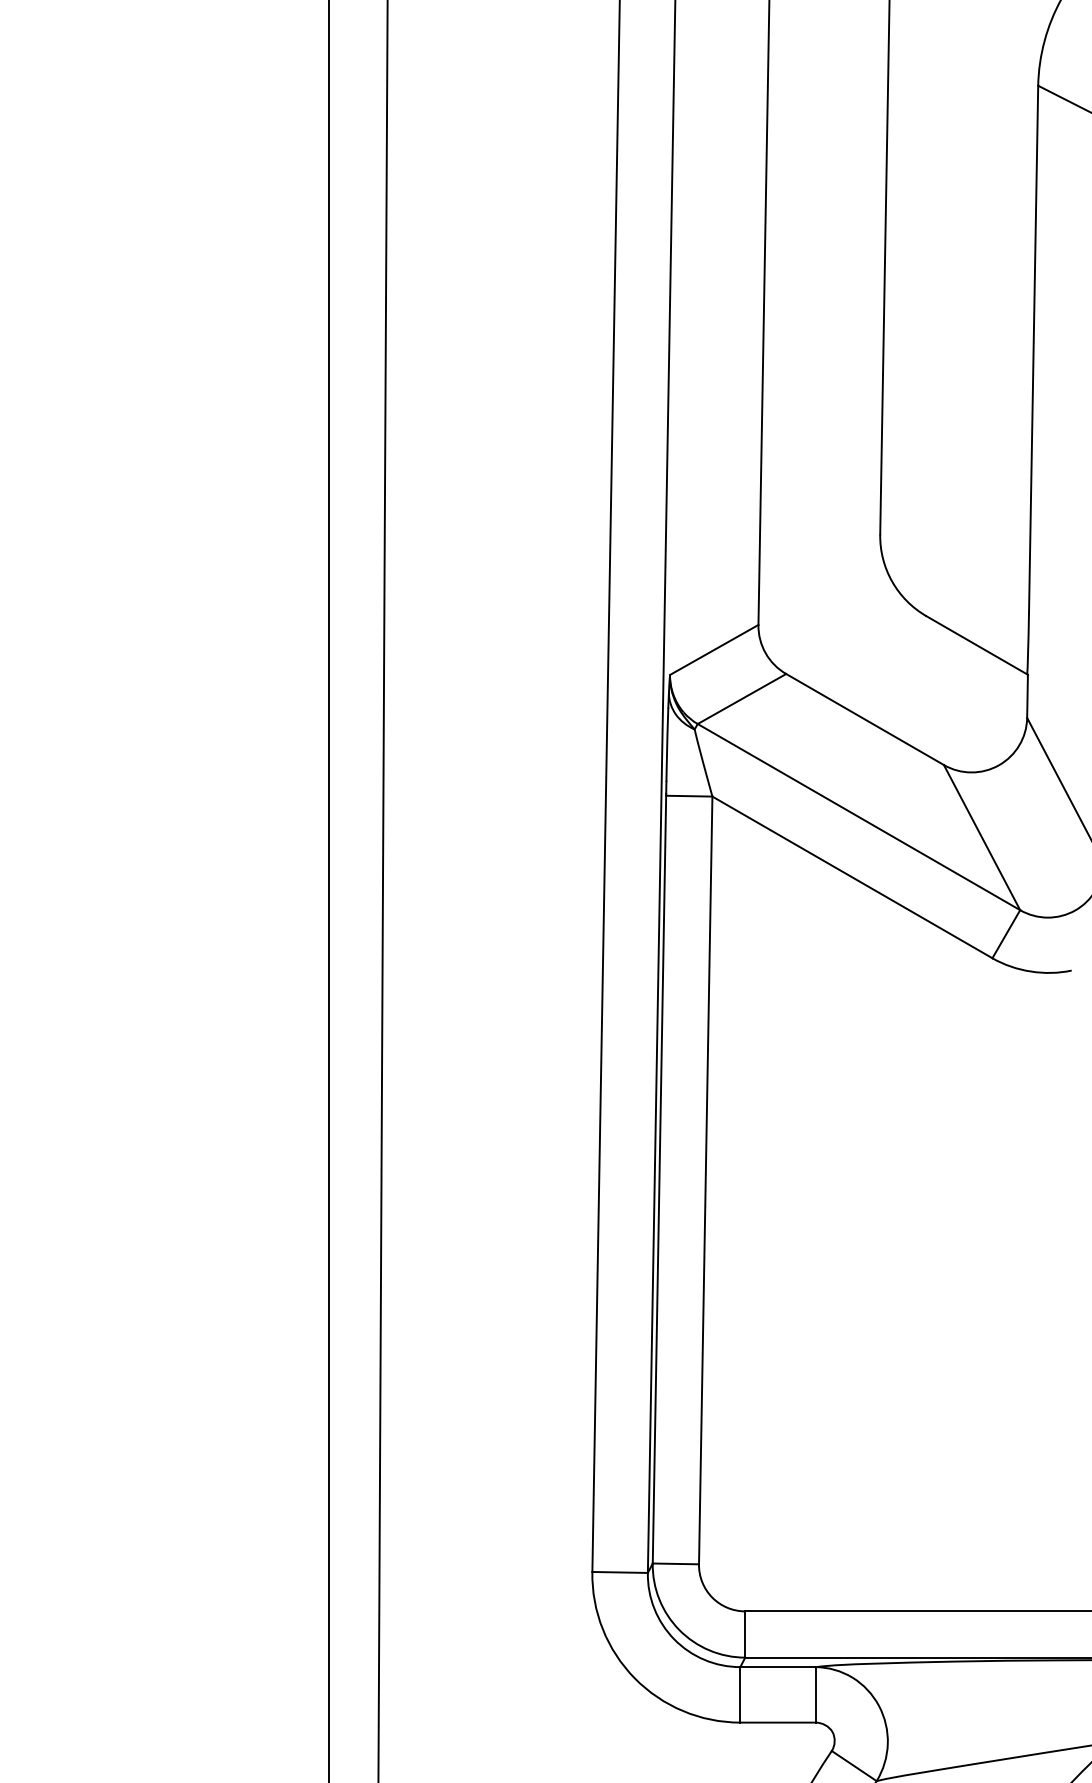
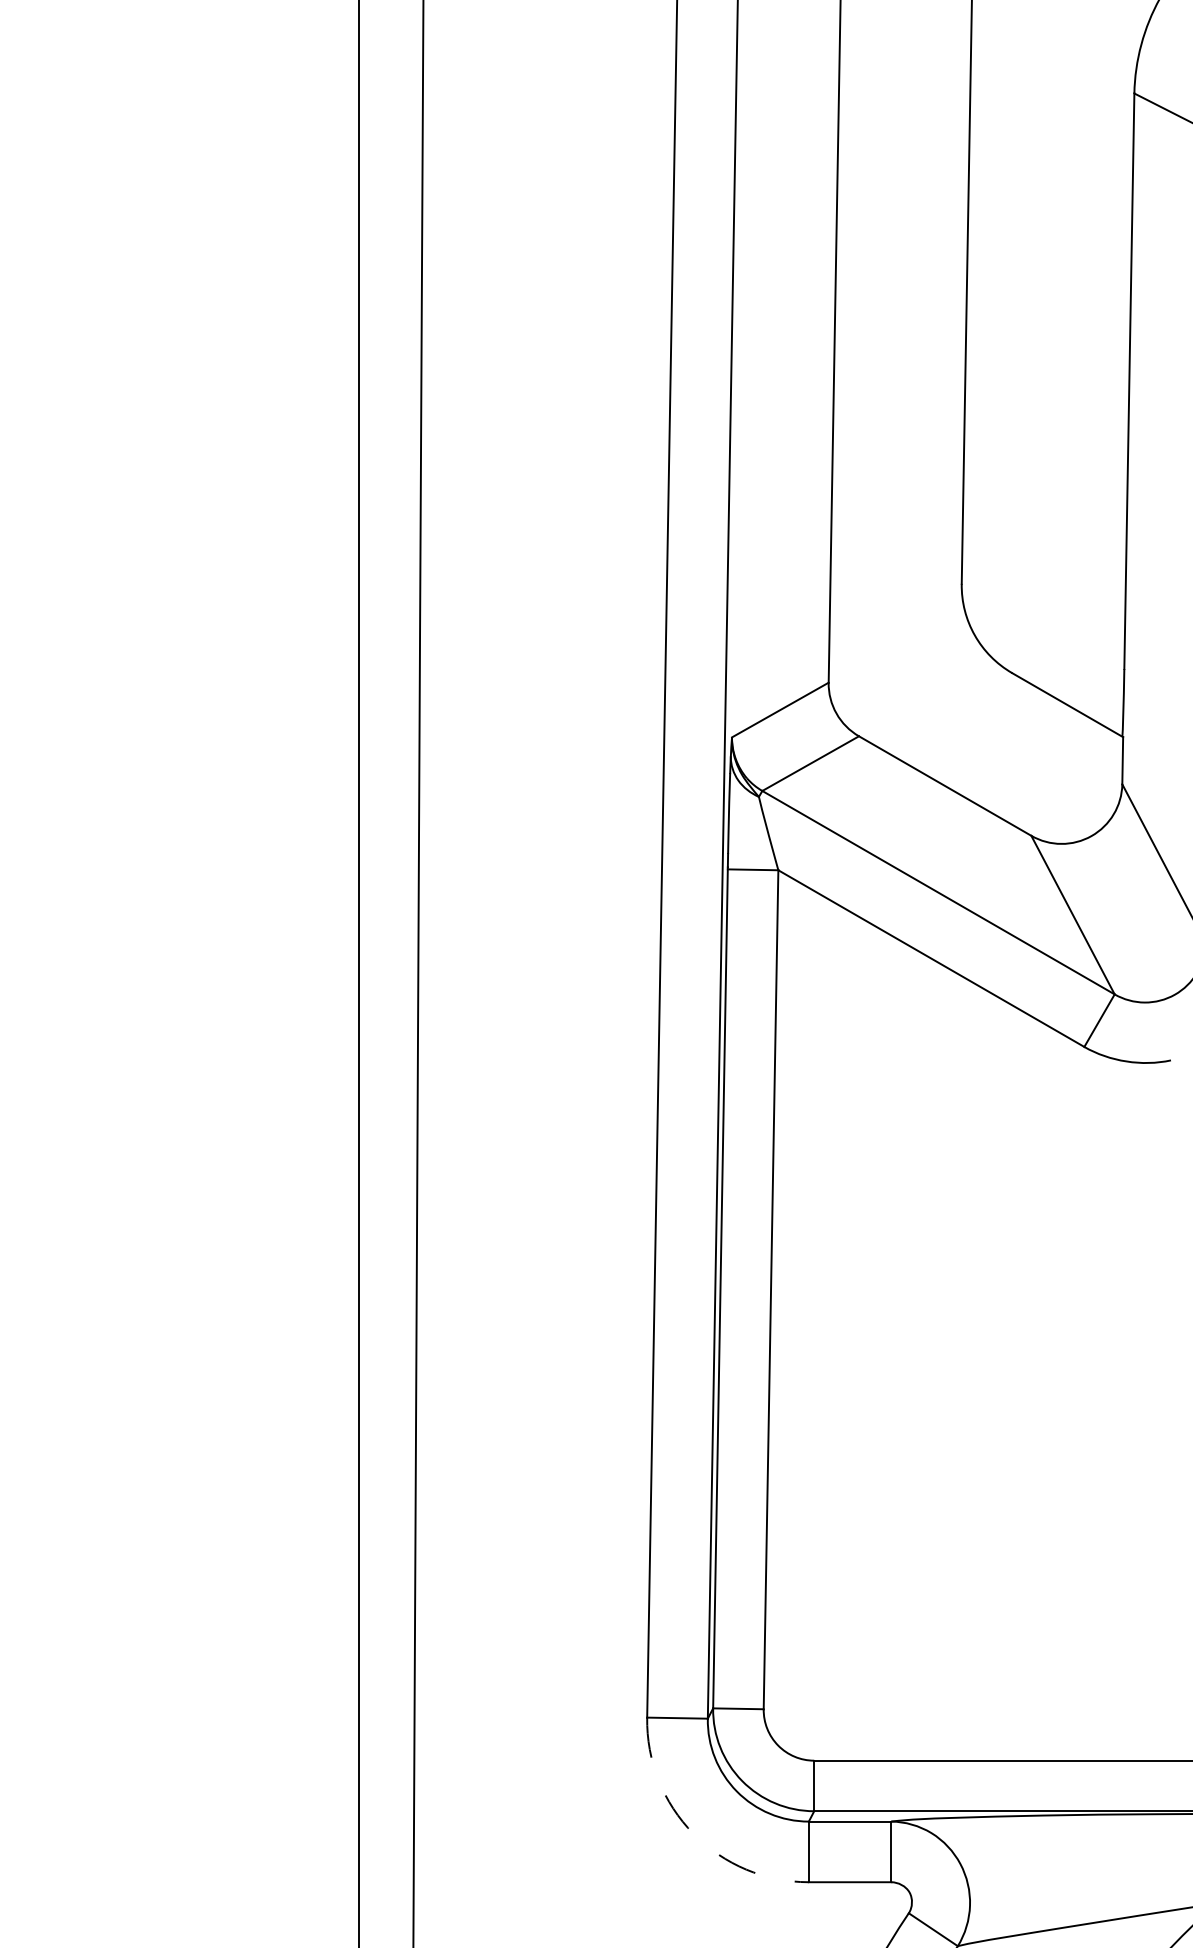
arc: (634, 1678) -> (693, 1834), solid -> dashed

